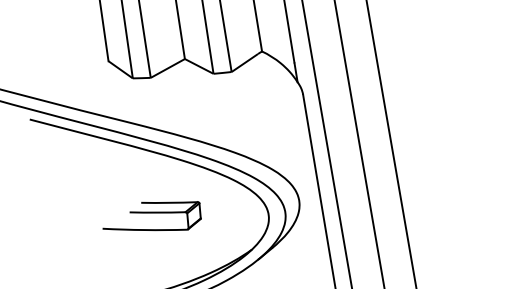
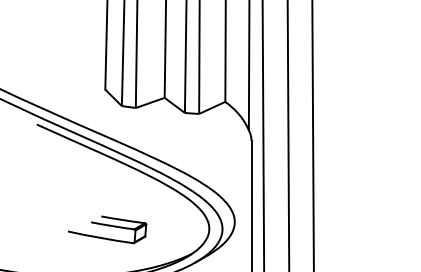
part: (151, 217) -> (107, 229), moved

